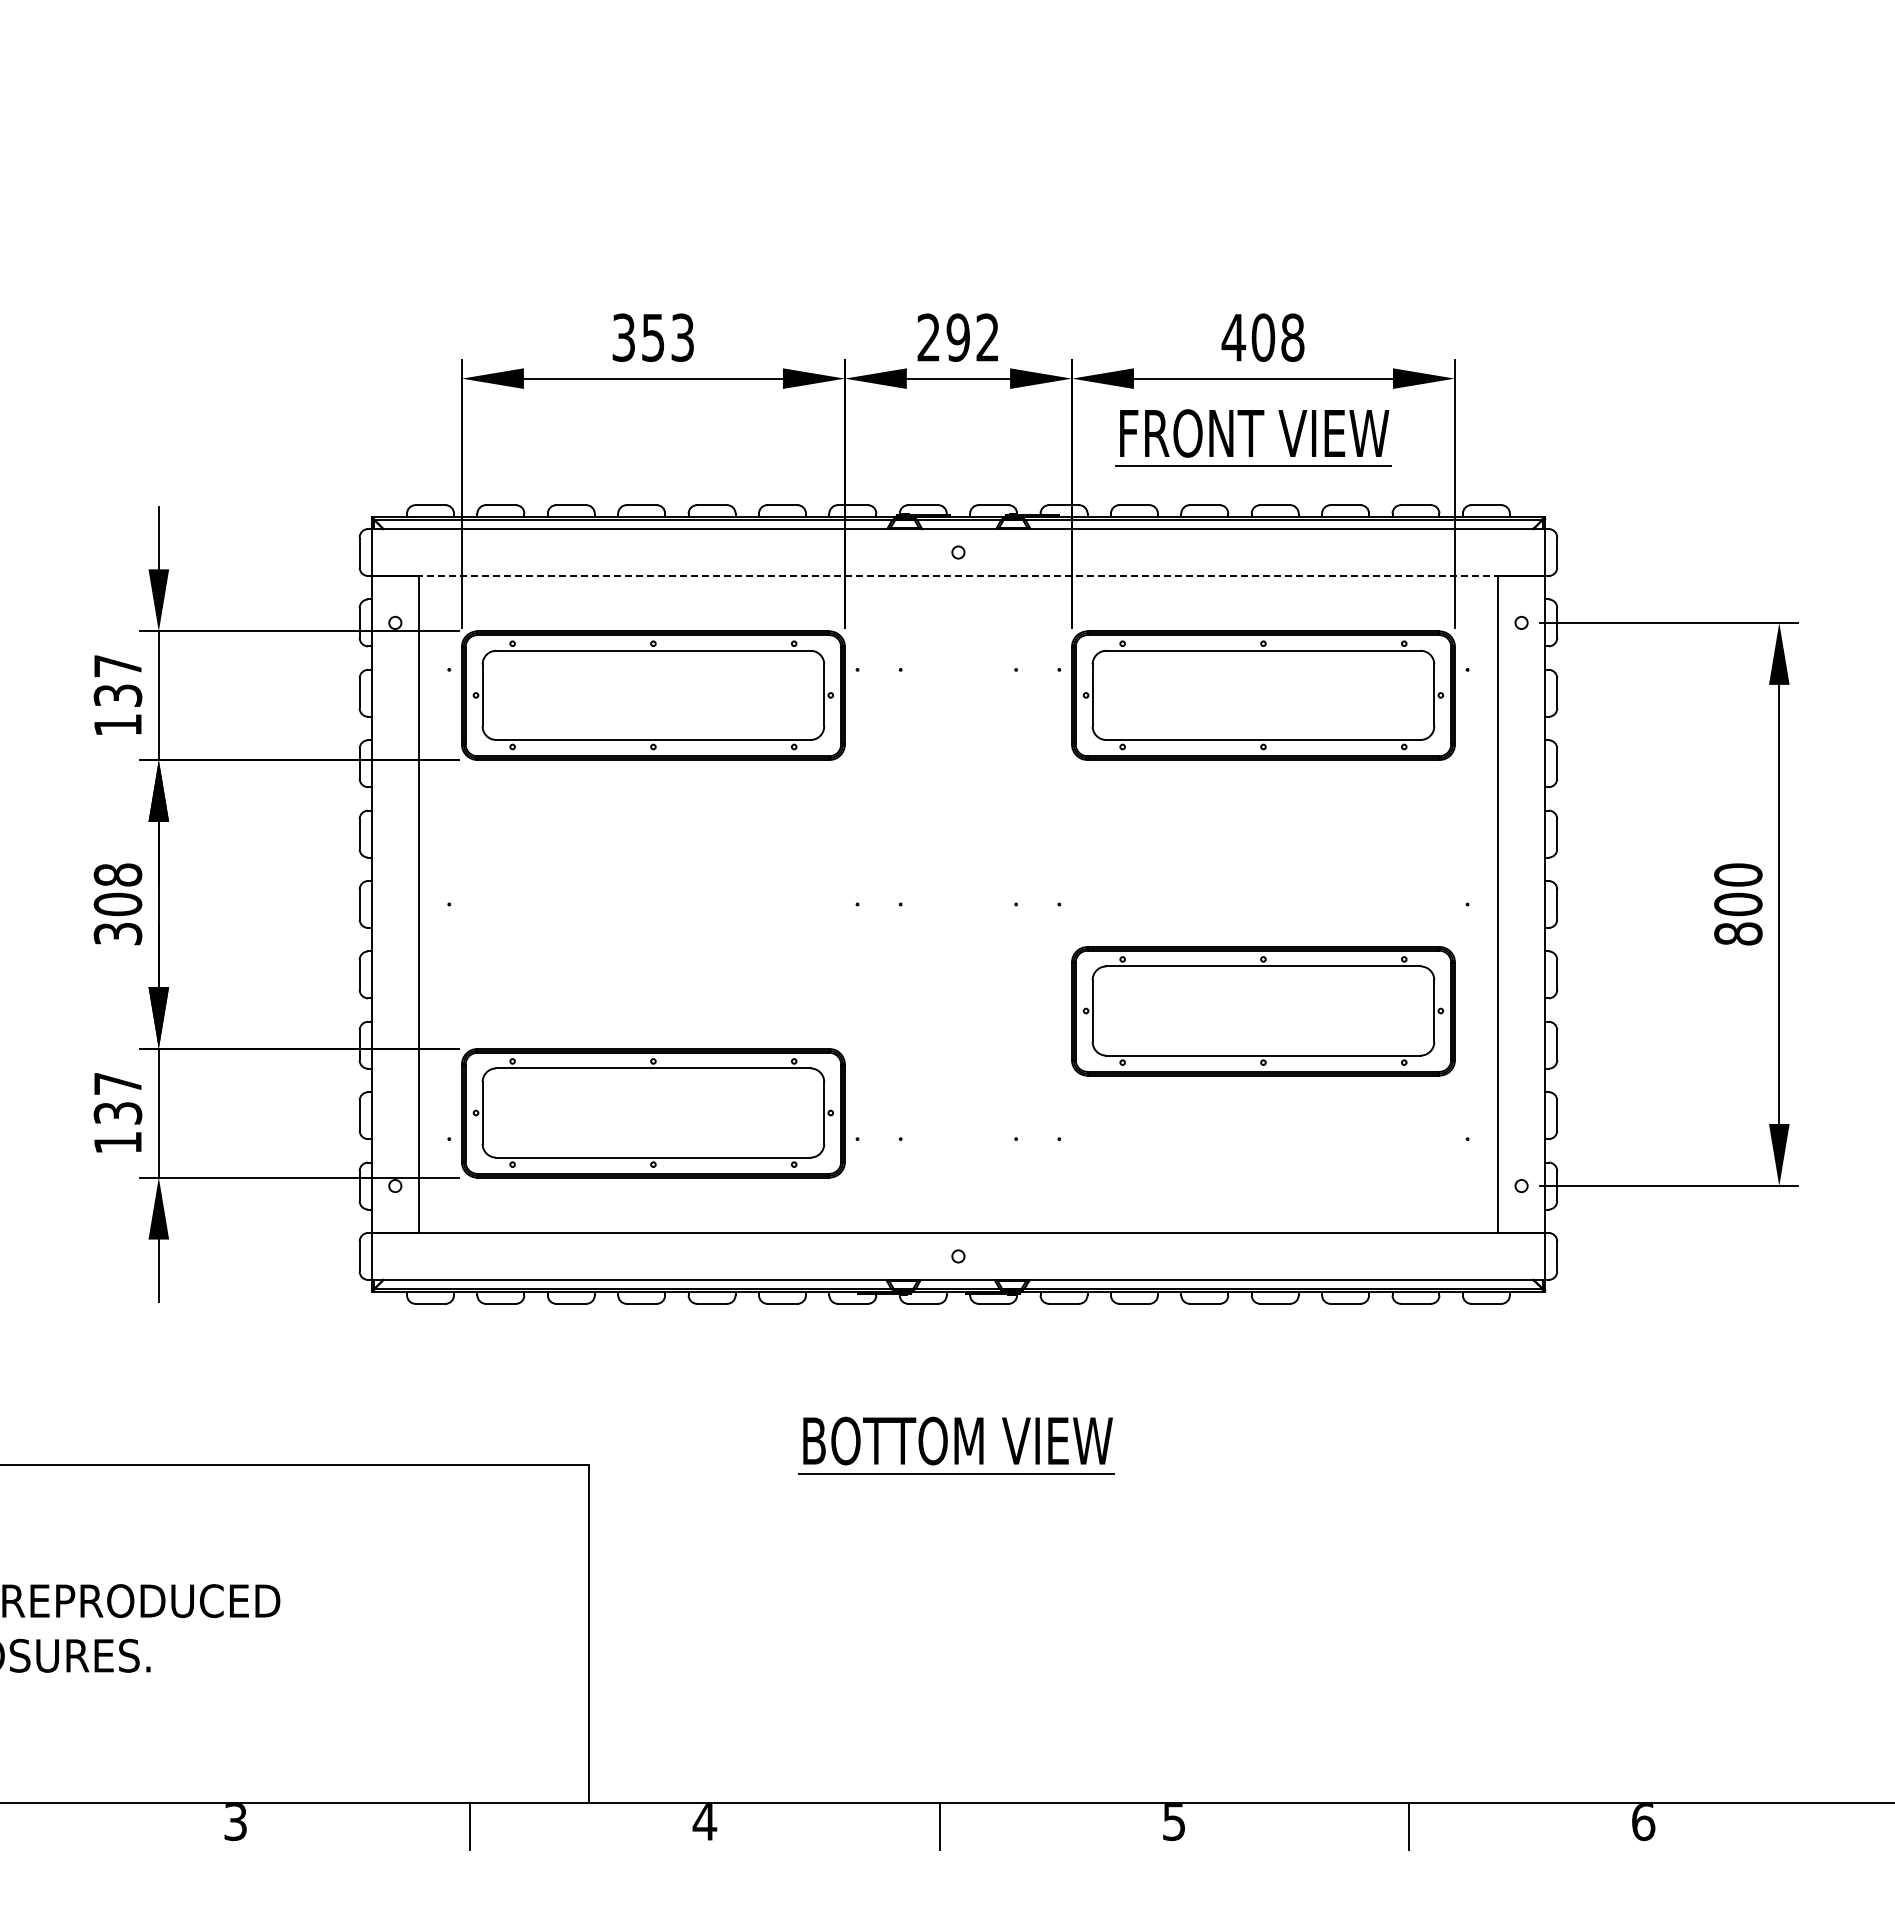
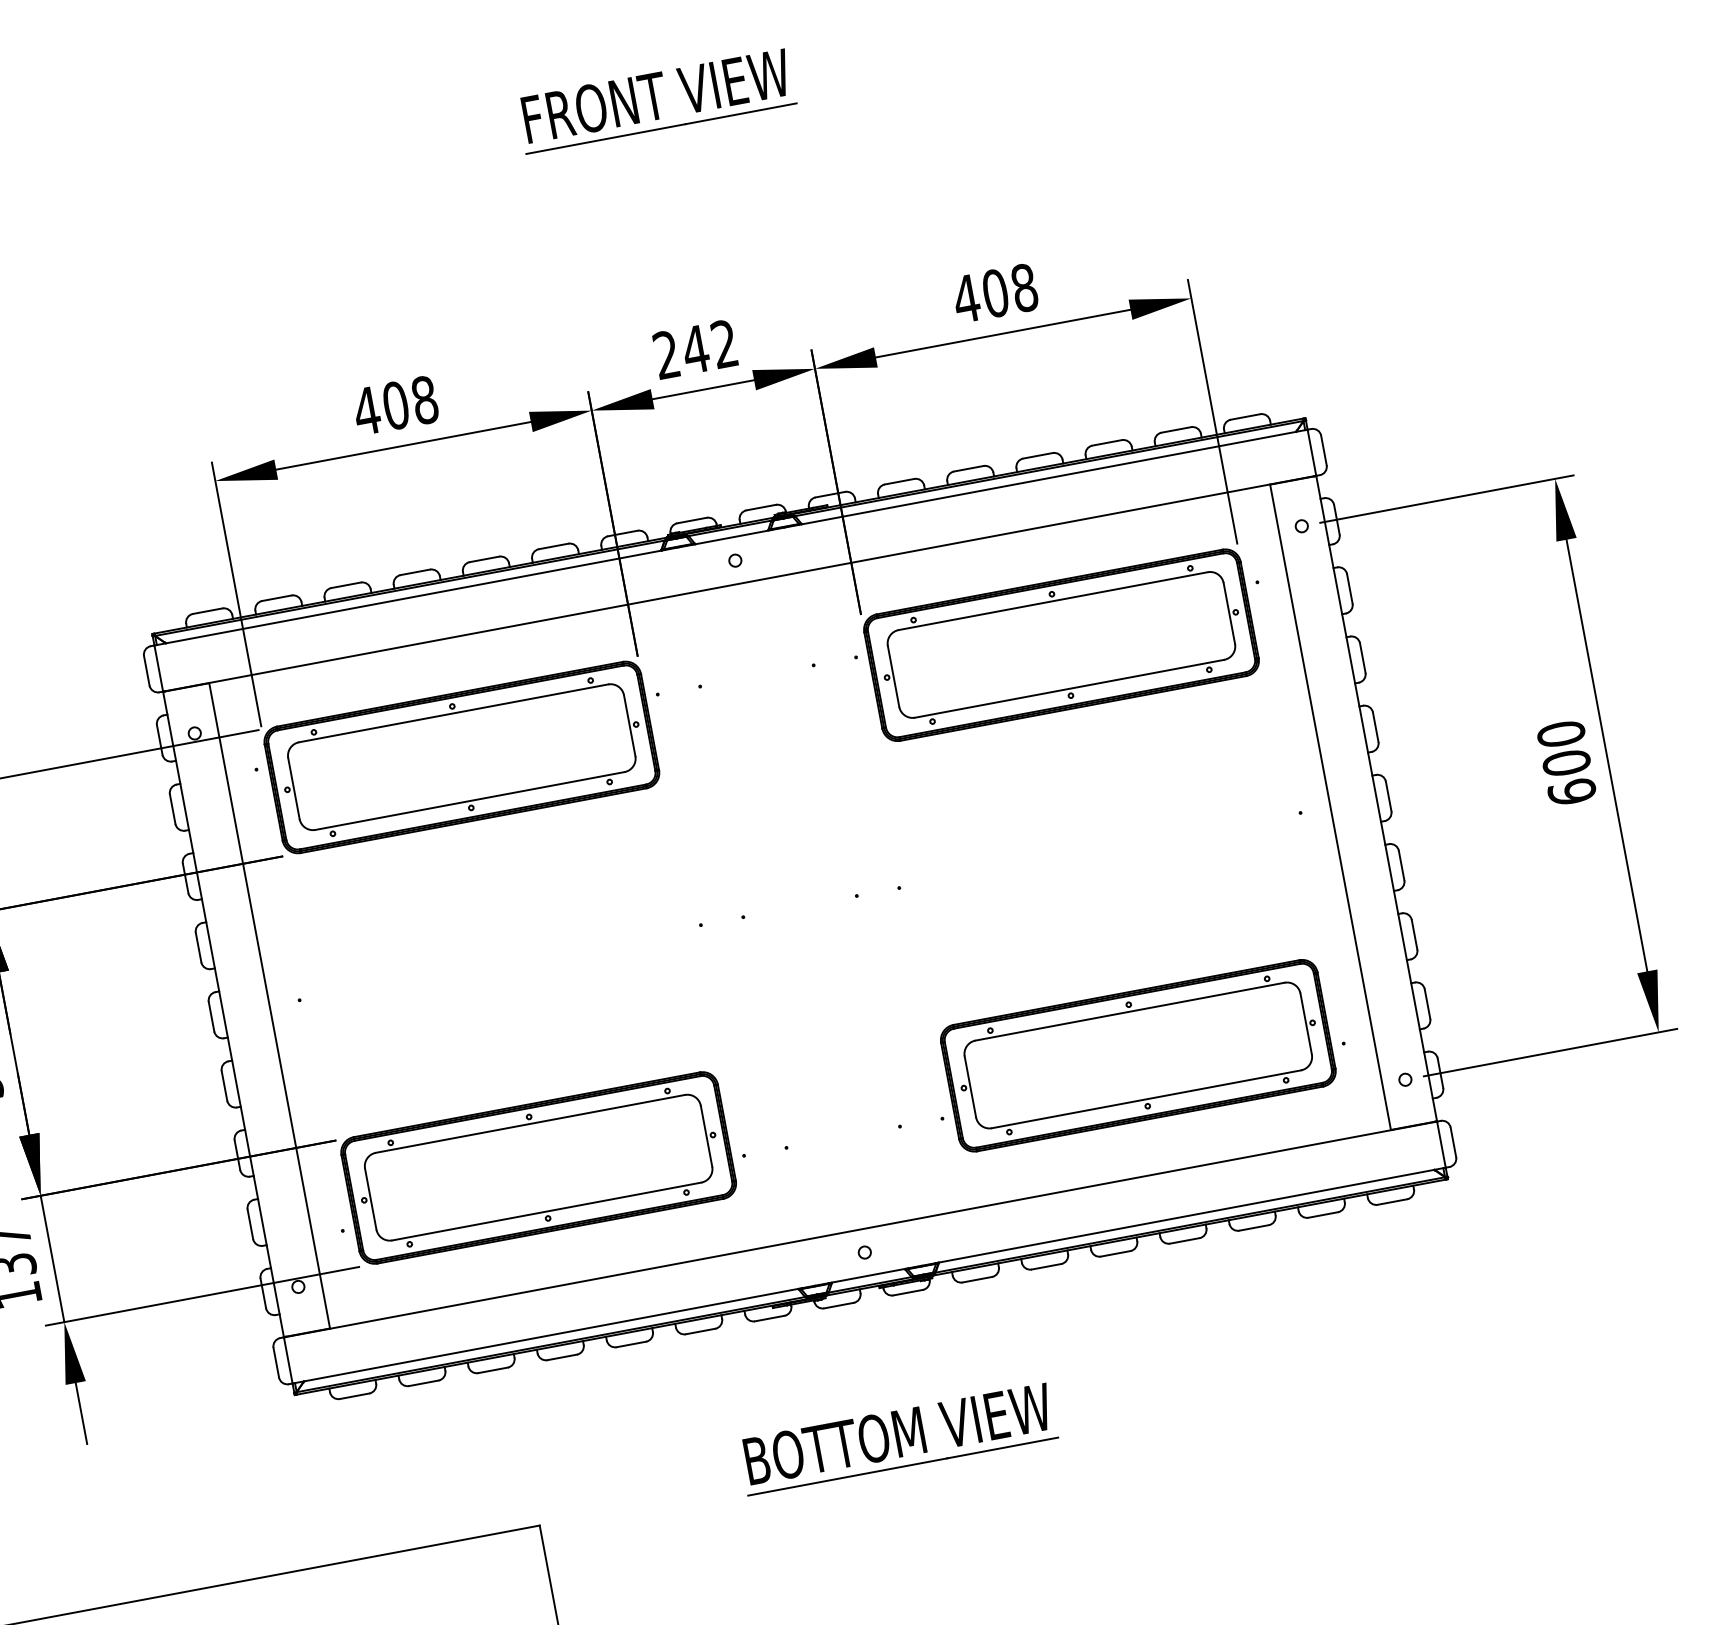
text: (652, 337) -> (395, 405), 353 -> 408
text: (958, 337) -> (695, 349), 292 -> 242
part: (1253, 437) -> (656, 100), moved
line: (958, 576) -> (739, 584), dashed -> solid
text: (1738, 933) -> (1572, 791), 800 -> 600
part: (1263, 1011) -> (1138, 1055), moved

